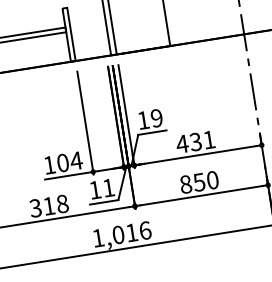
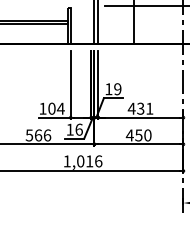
text: (185, 184) -> (129, 135), 850 -> 450
text: (107, 187) -> (78, 129), 11 -> 16
text: (49, 206) -> (38, 135), 318 -> 566

